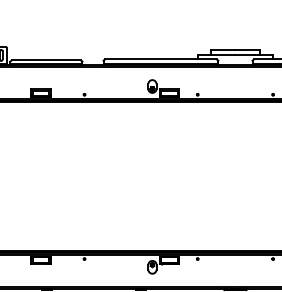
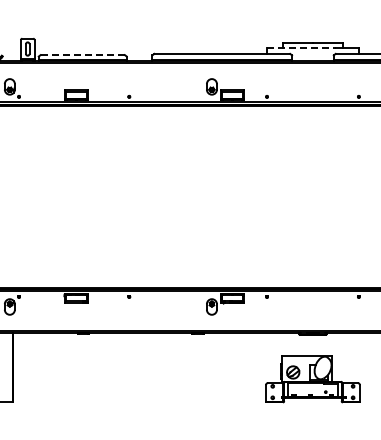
line: (226, 54) -> (301, 48), solid -> dashed
line: (46, 60) -> (82, 55), solid -> dashed

